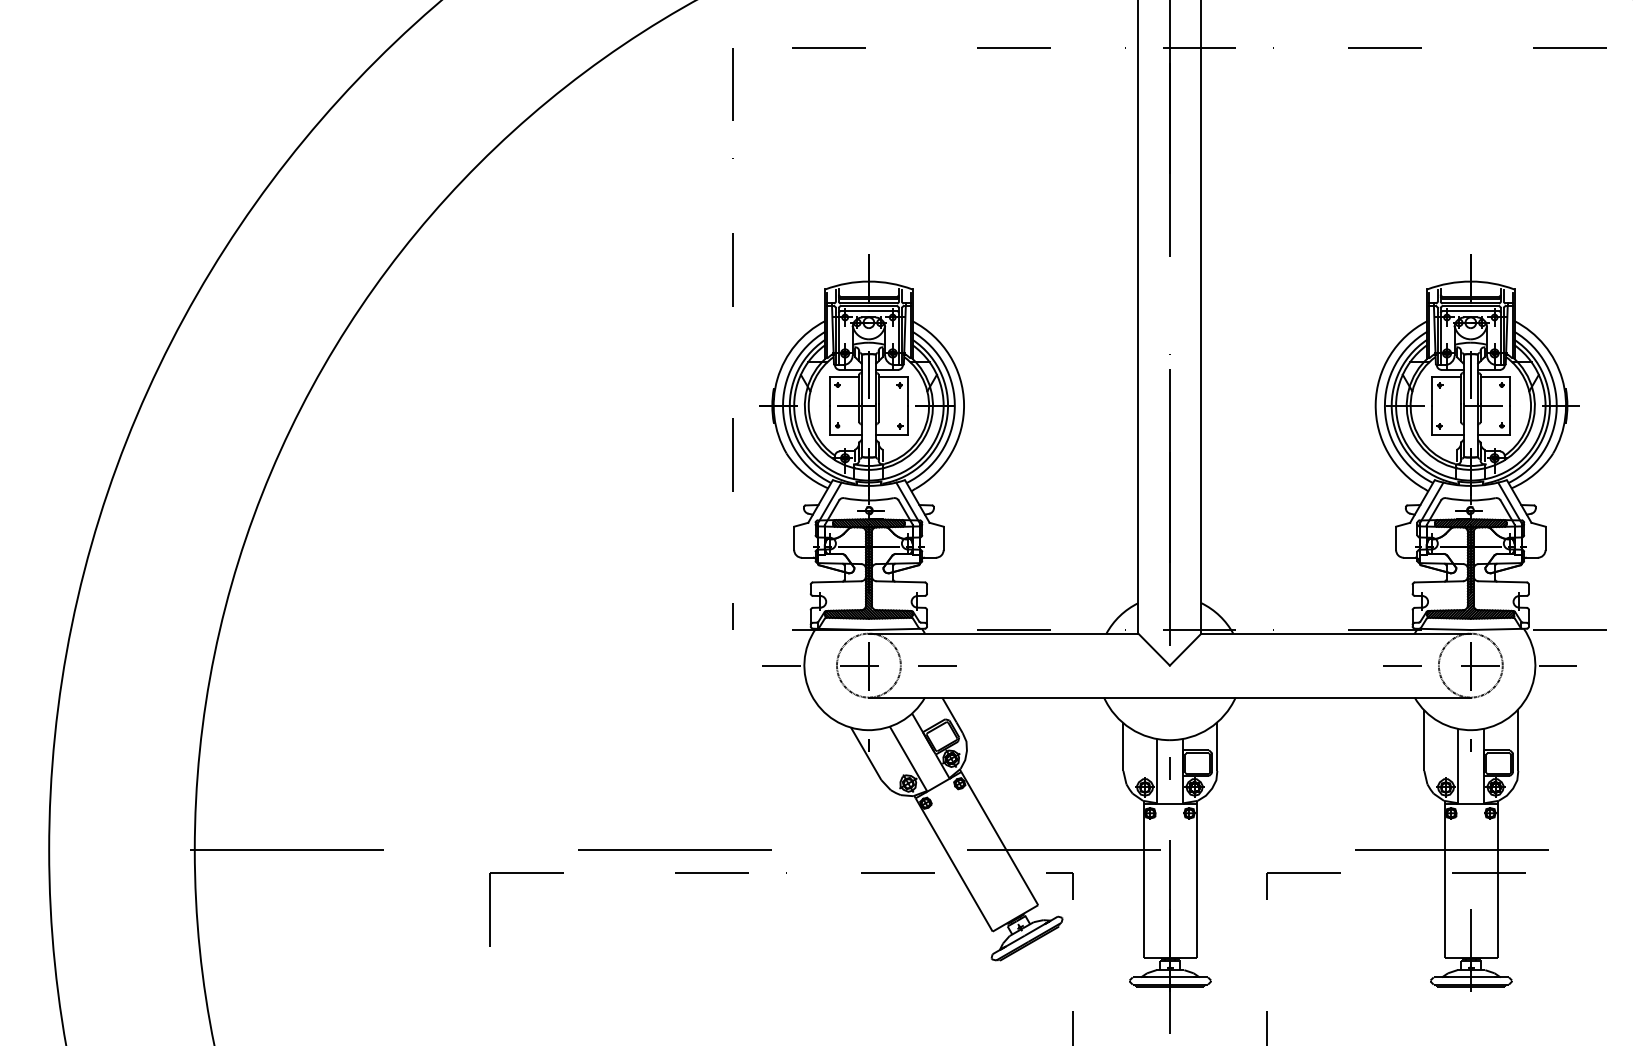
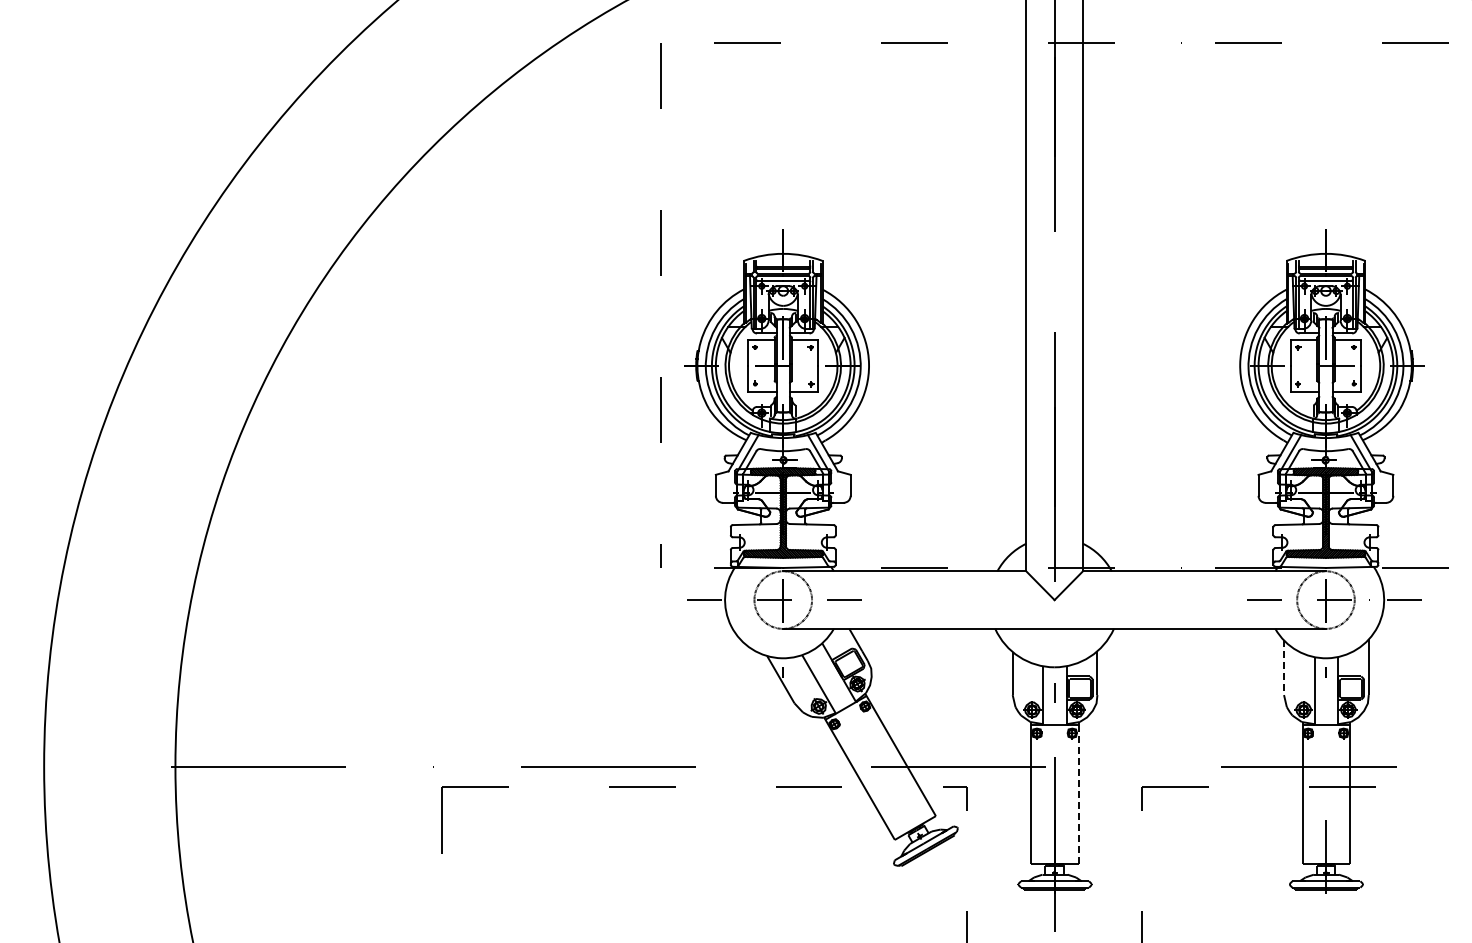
line: (1424, 741) -> (1284, 668), solid -> dashed
line: (1196, 881) -> (1078, 794), solid -> dashed

